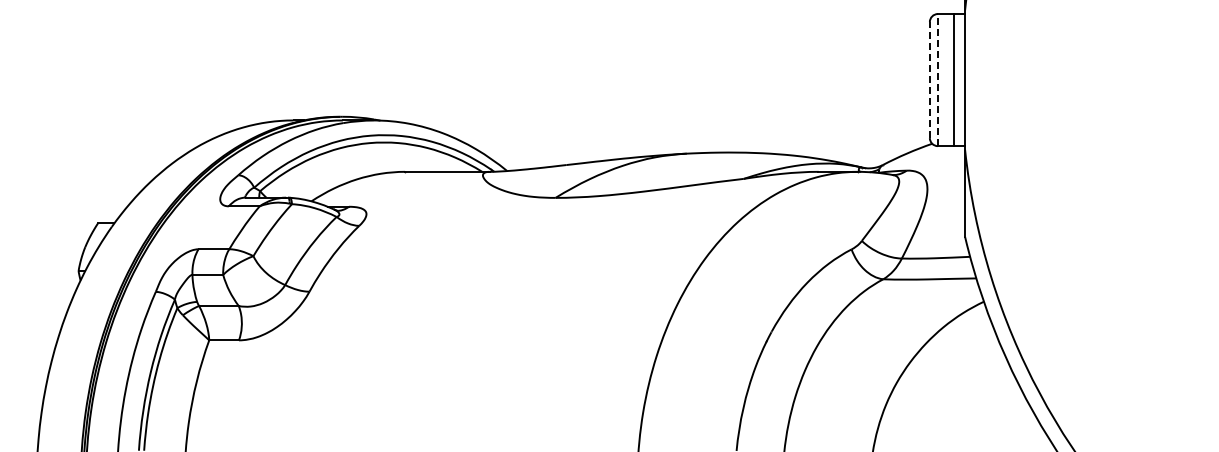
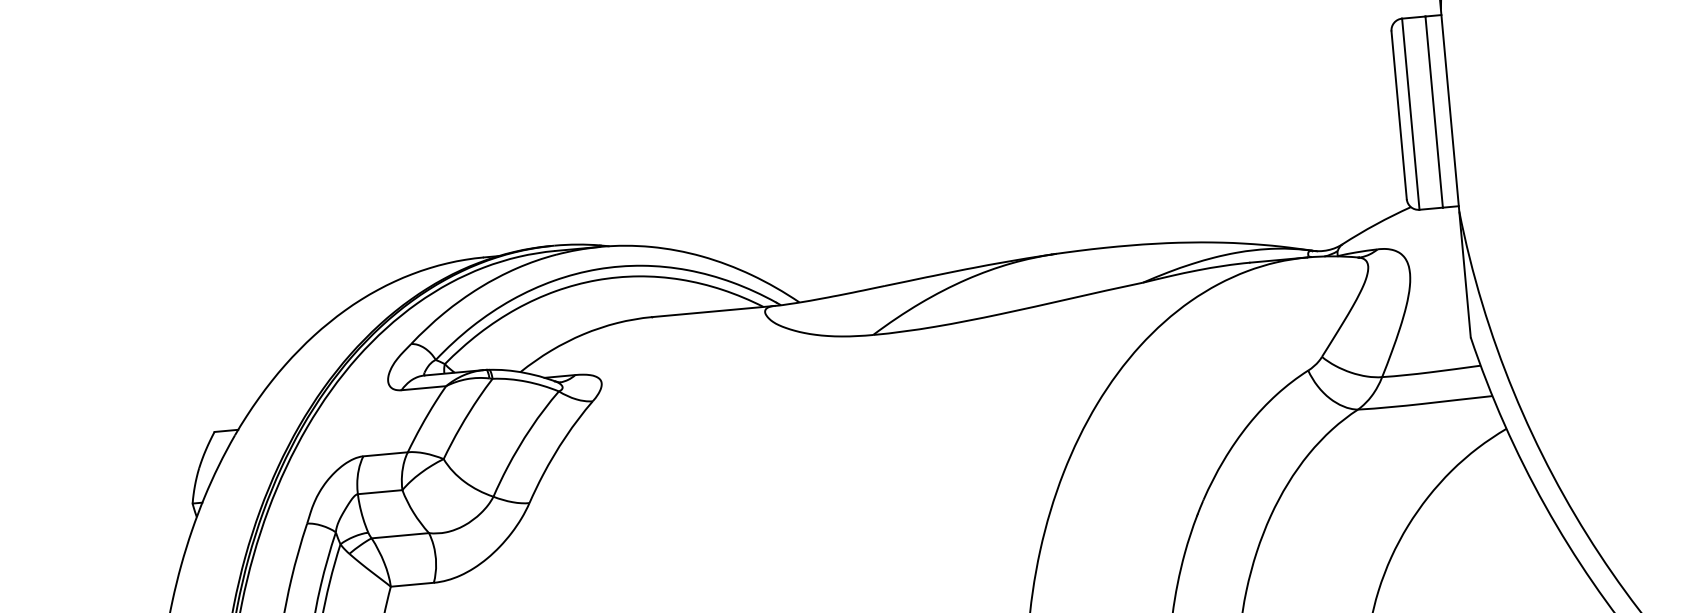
line: (937, 79) -> (1410, 113), dashed -> solid
line: (929, 80) -> (1398, 115), dashed -> solid

